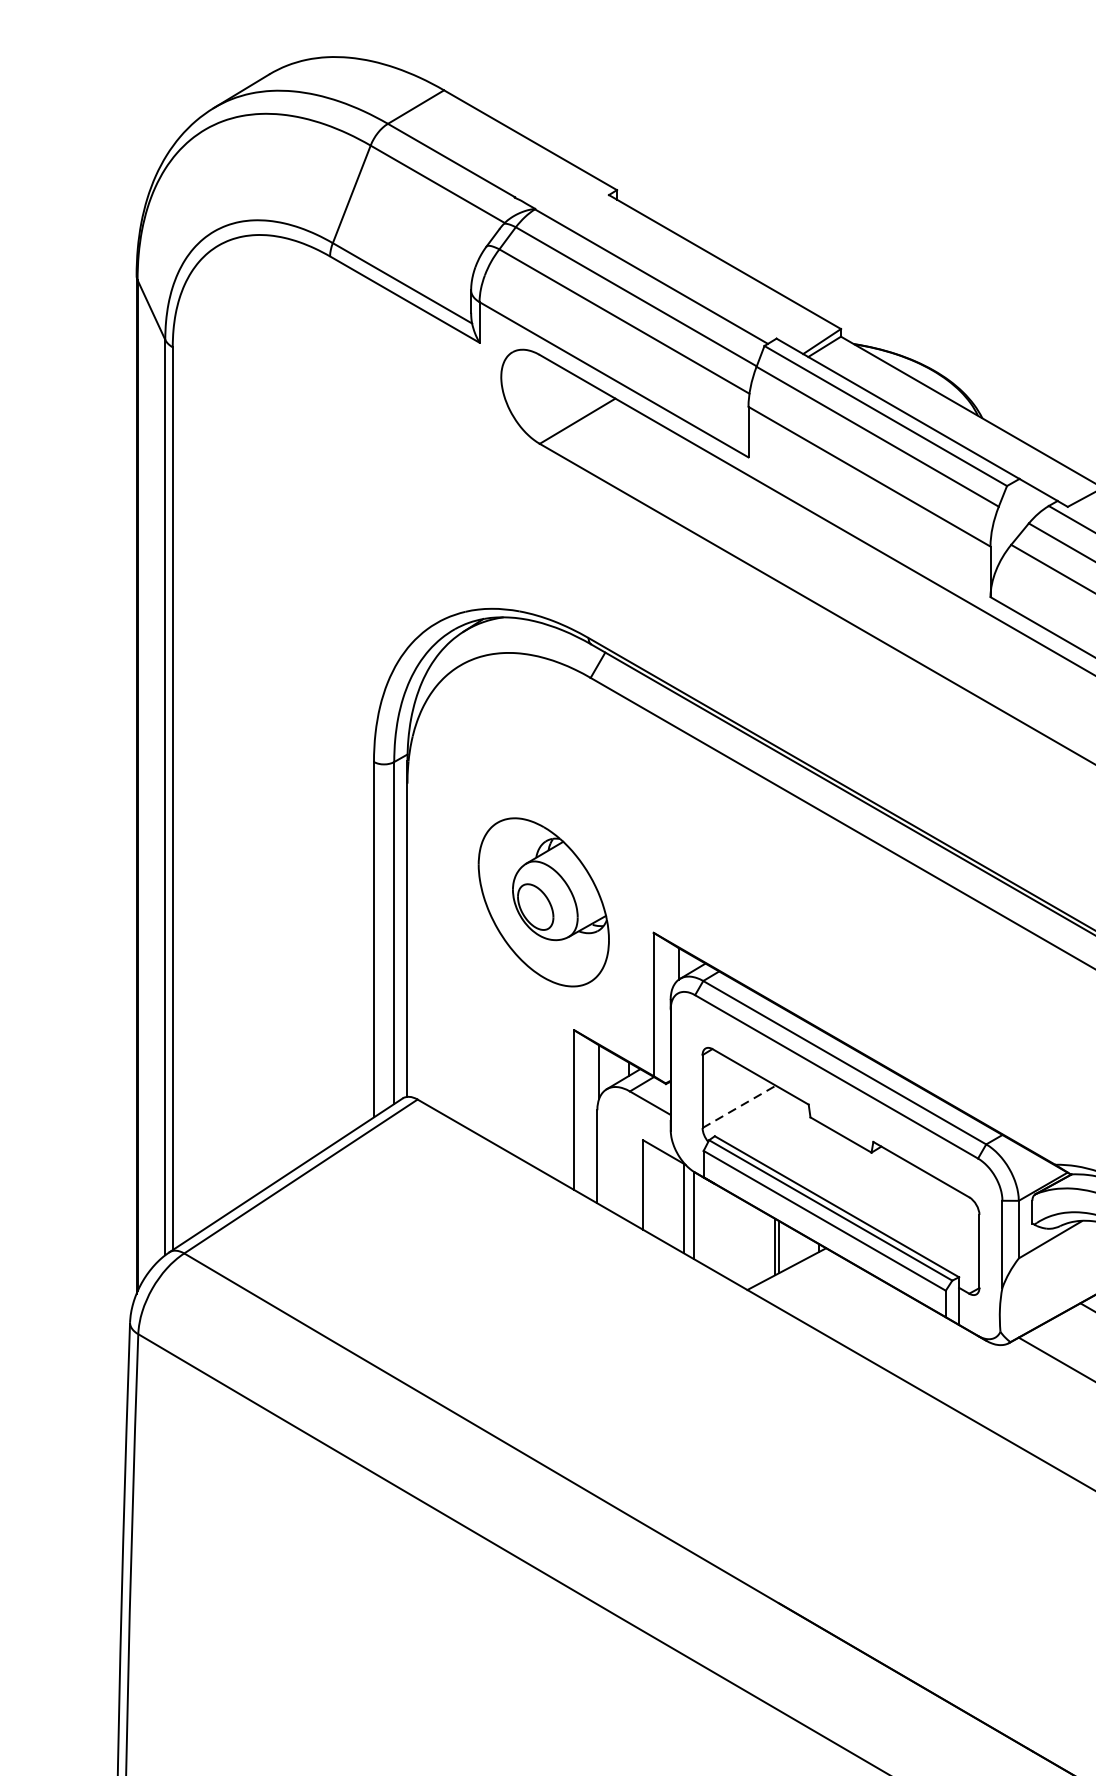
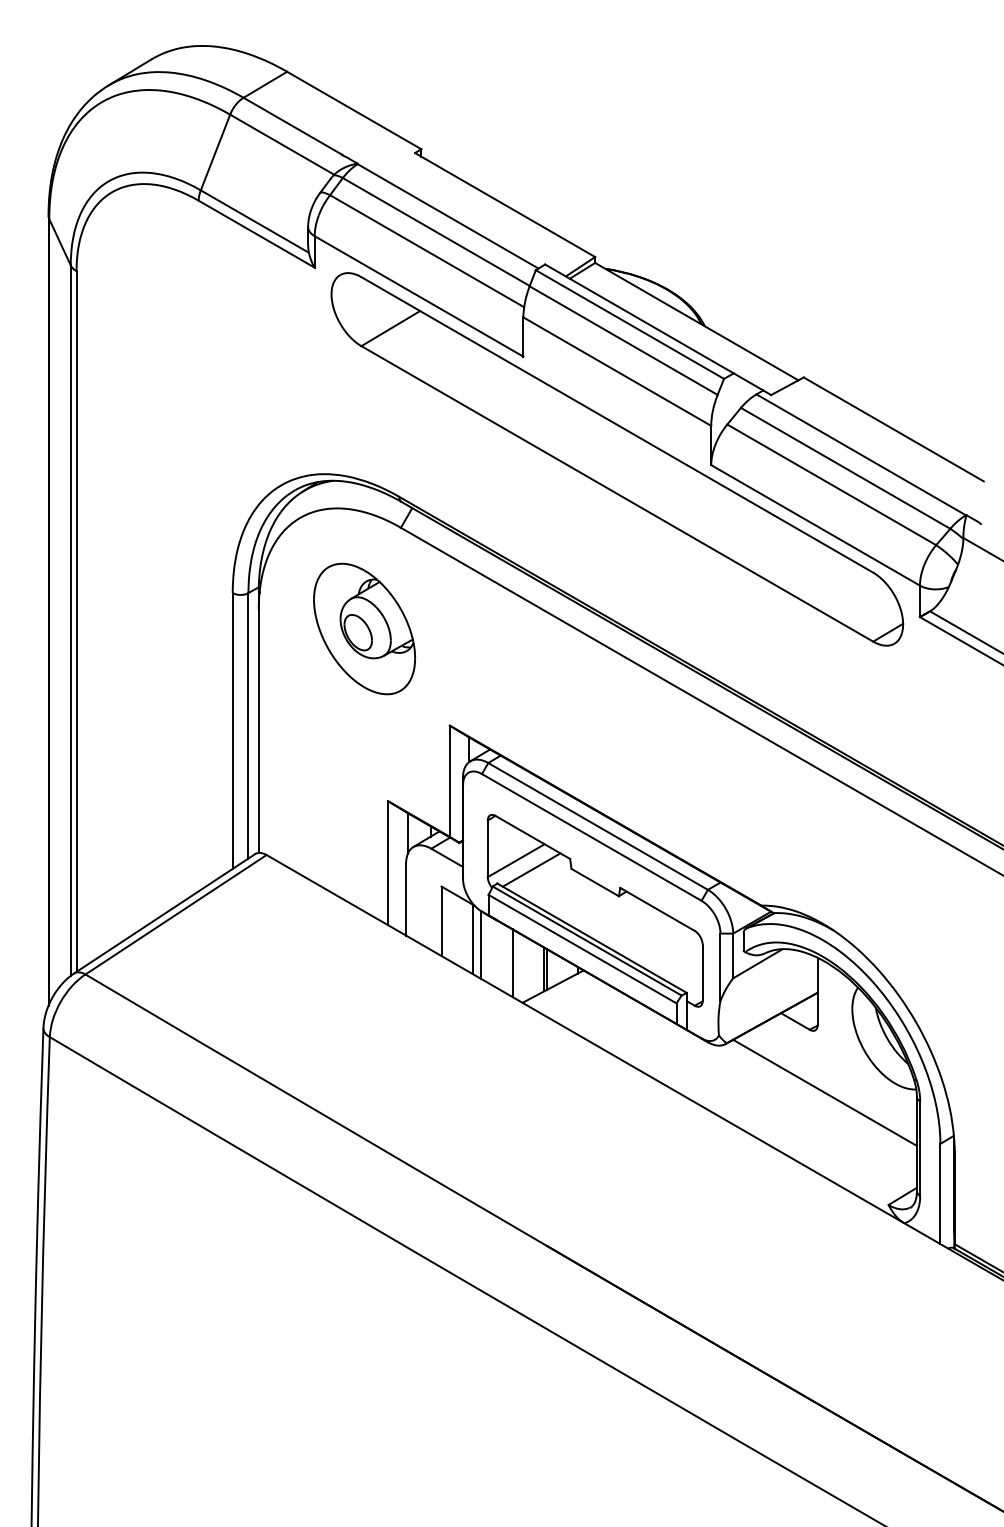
part: (543, 901) -> (364, 628), moved
line: (739, 1106) -> (516, 860), dashed -> solid
line: (758, 1118) -> (531, 869), added
line: (734, 1239) -> (512, 963), added

